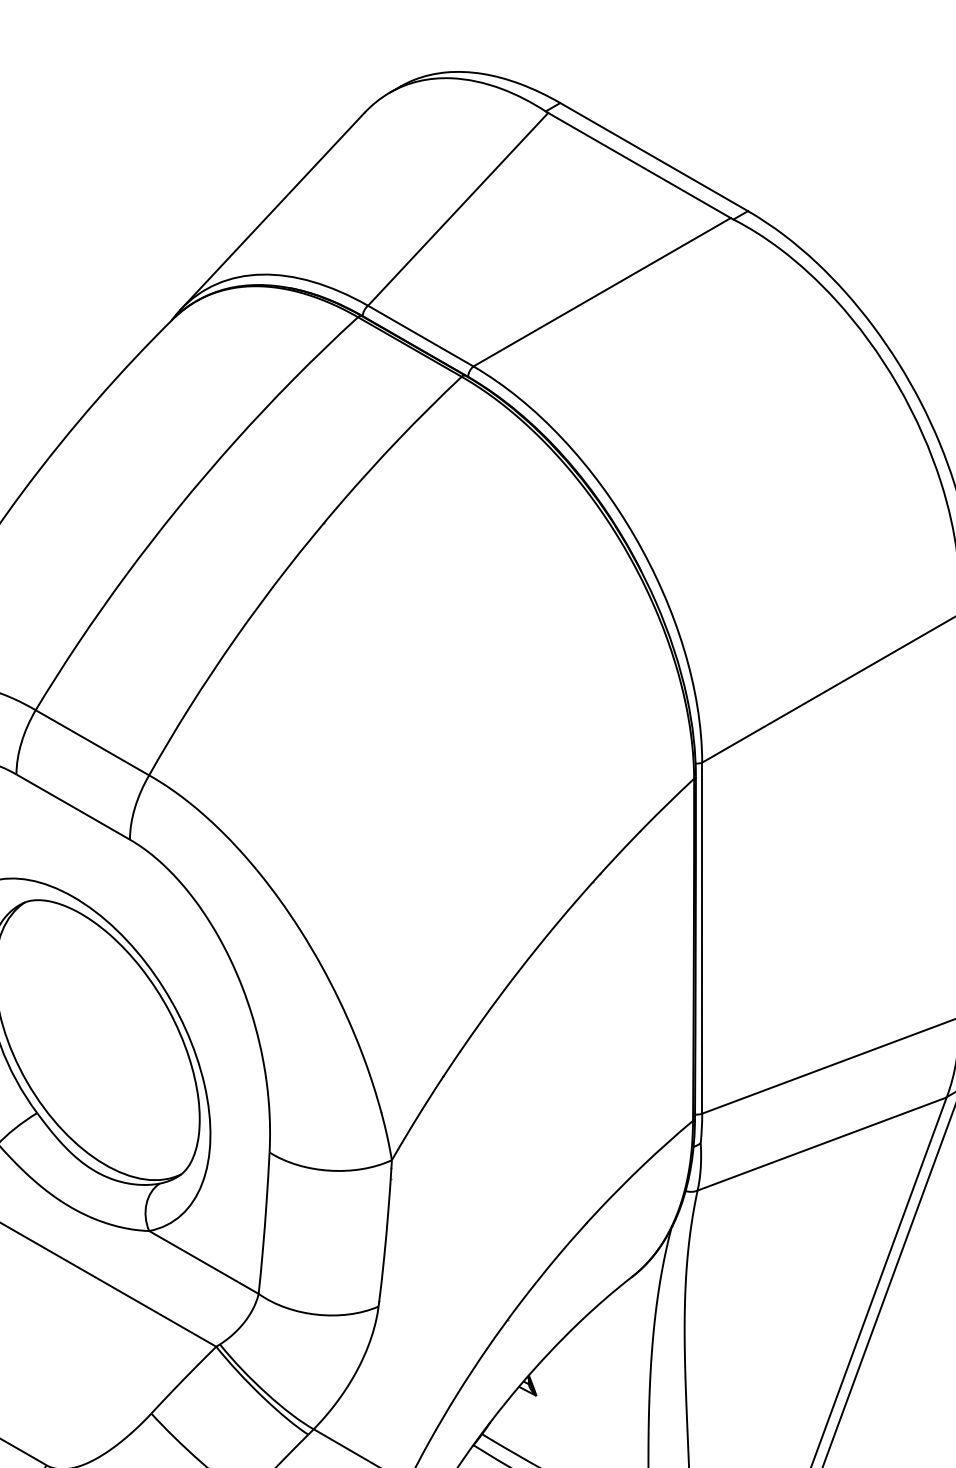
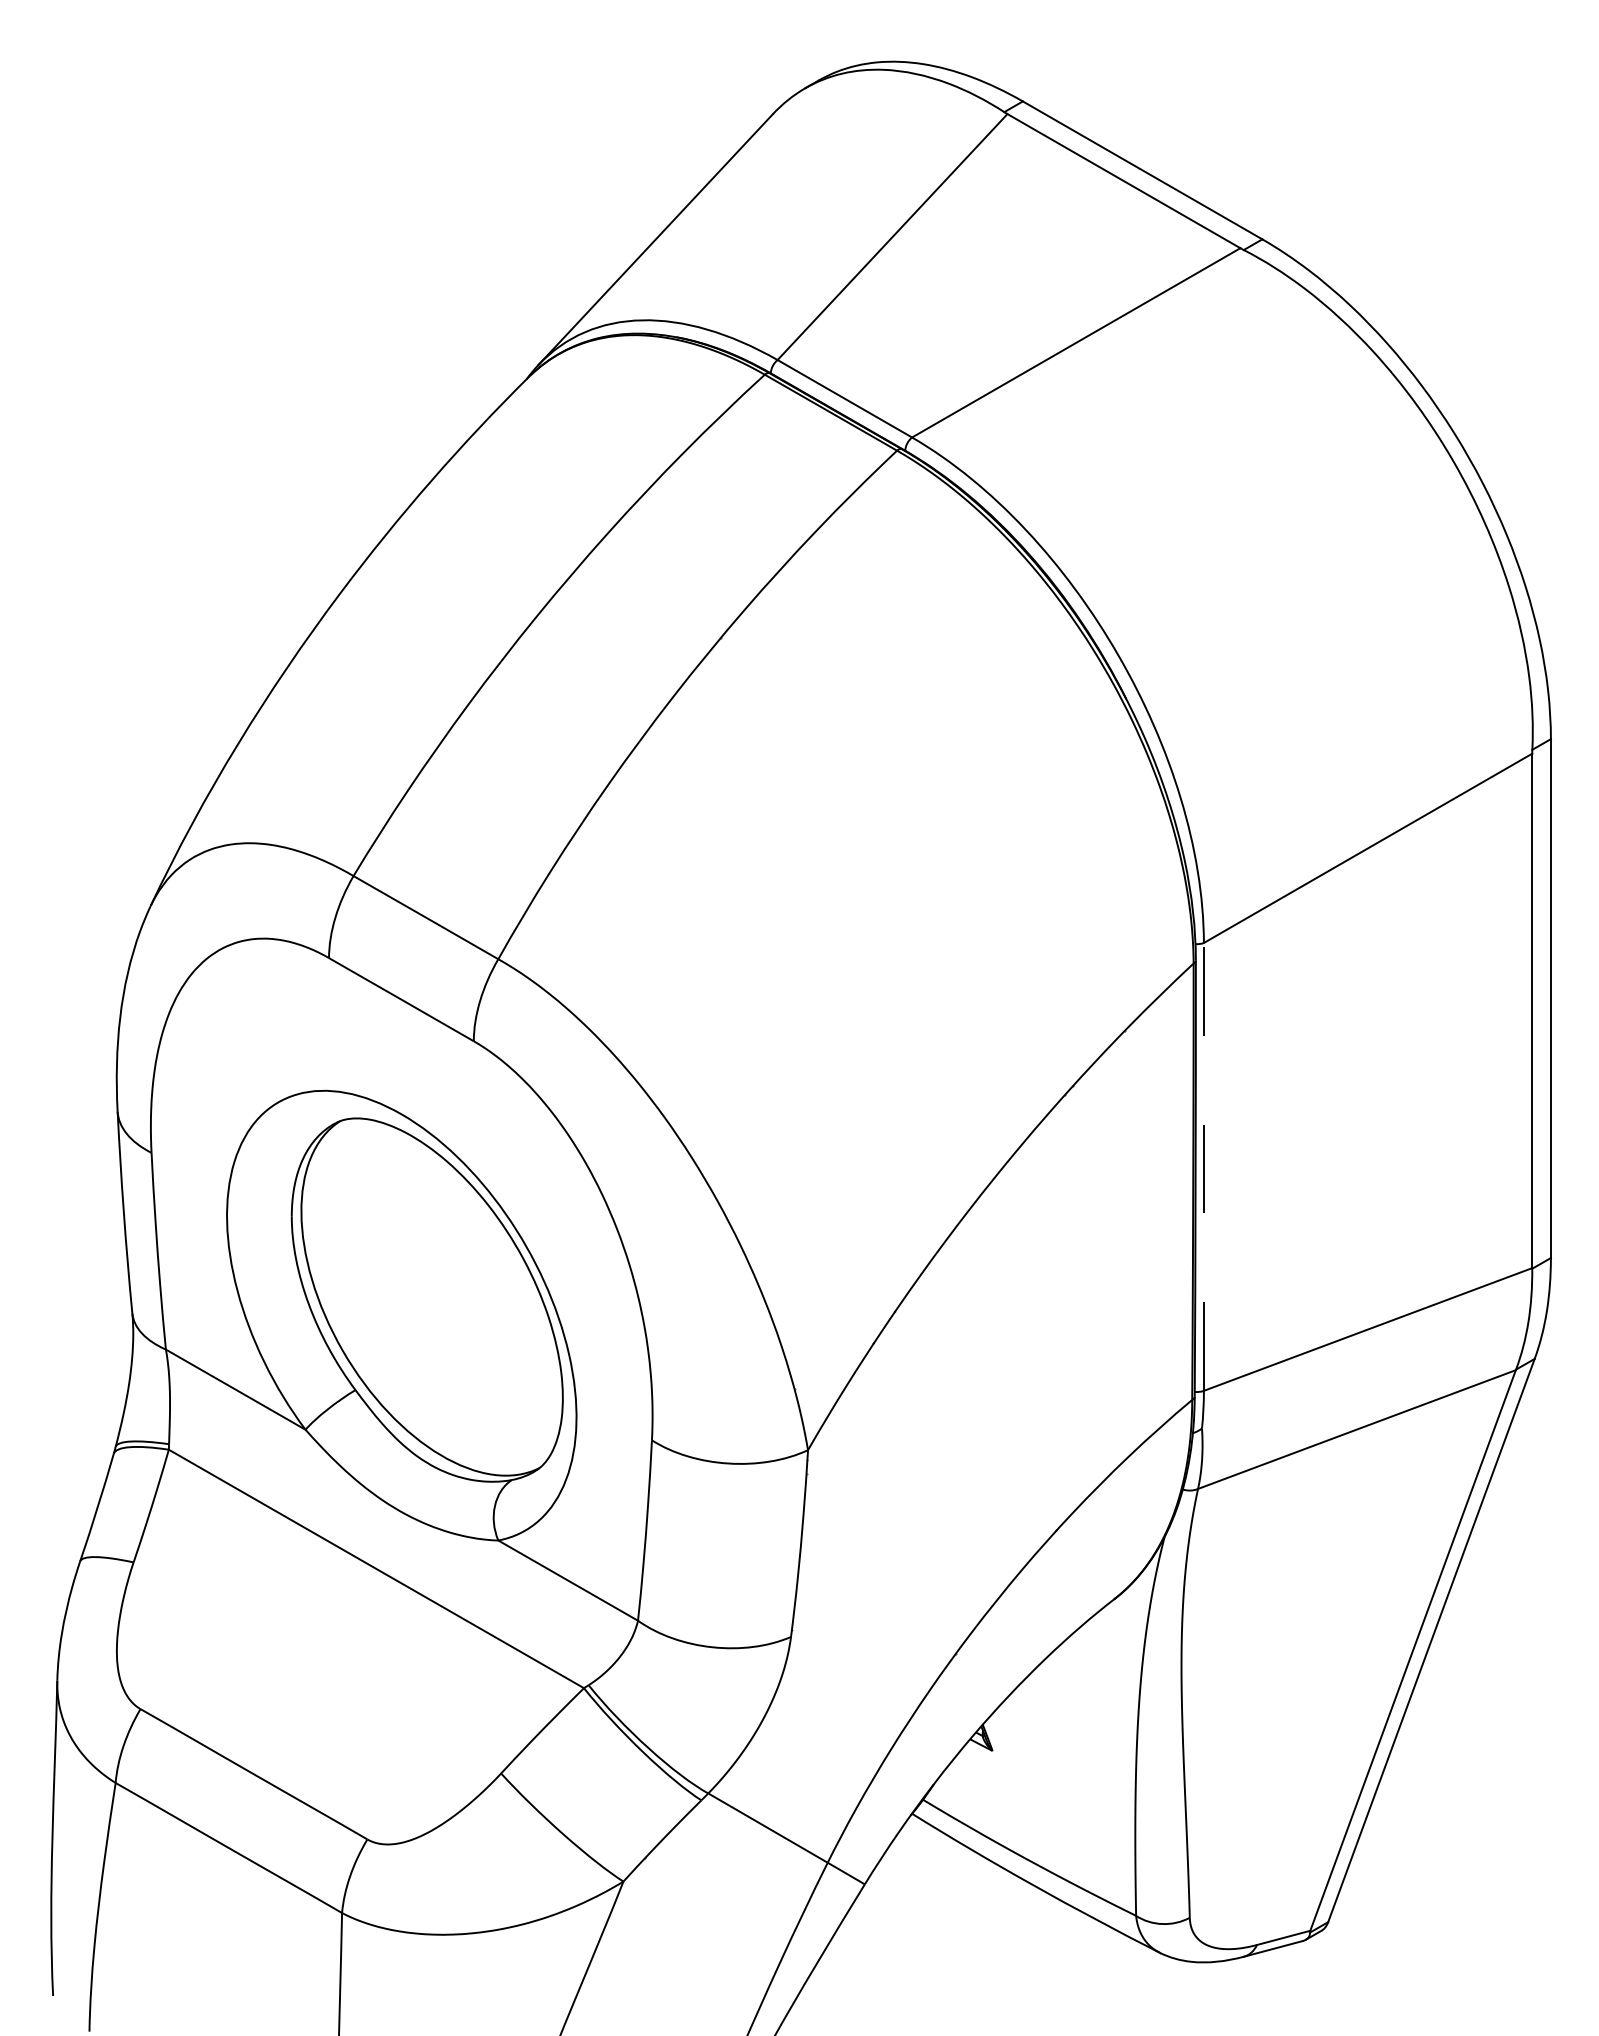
line: (701, 937) -> (1203, 1166), solid -> dashed

